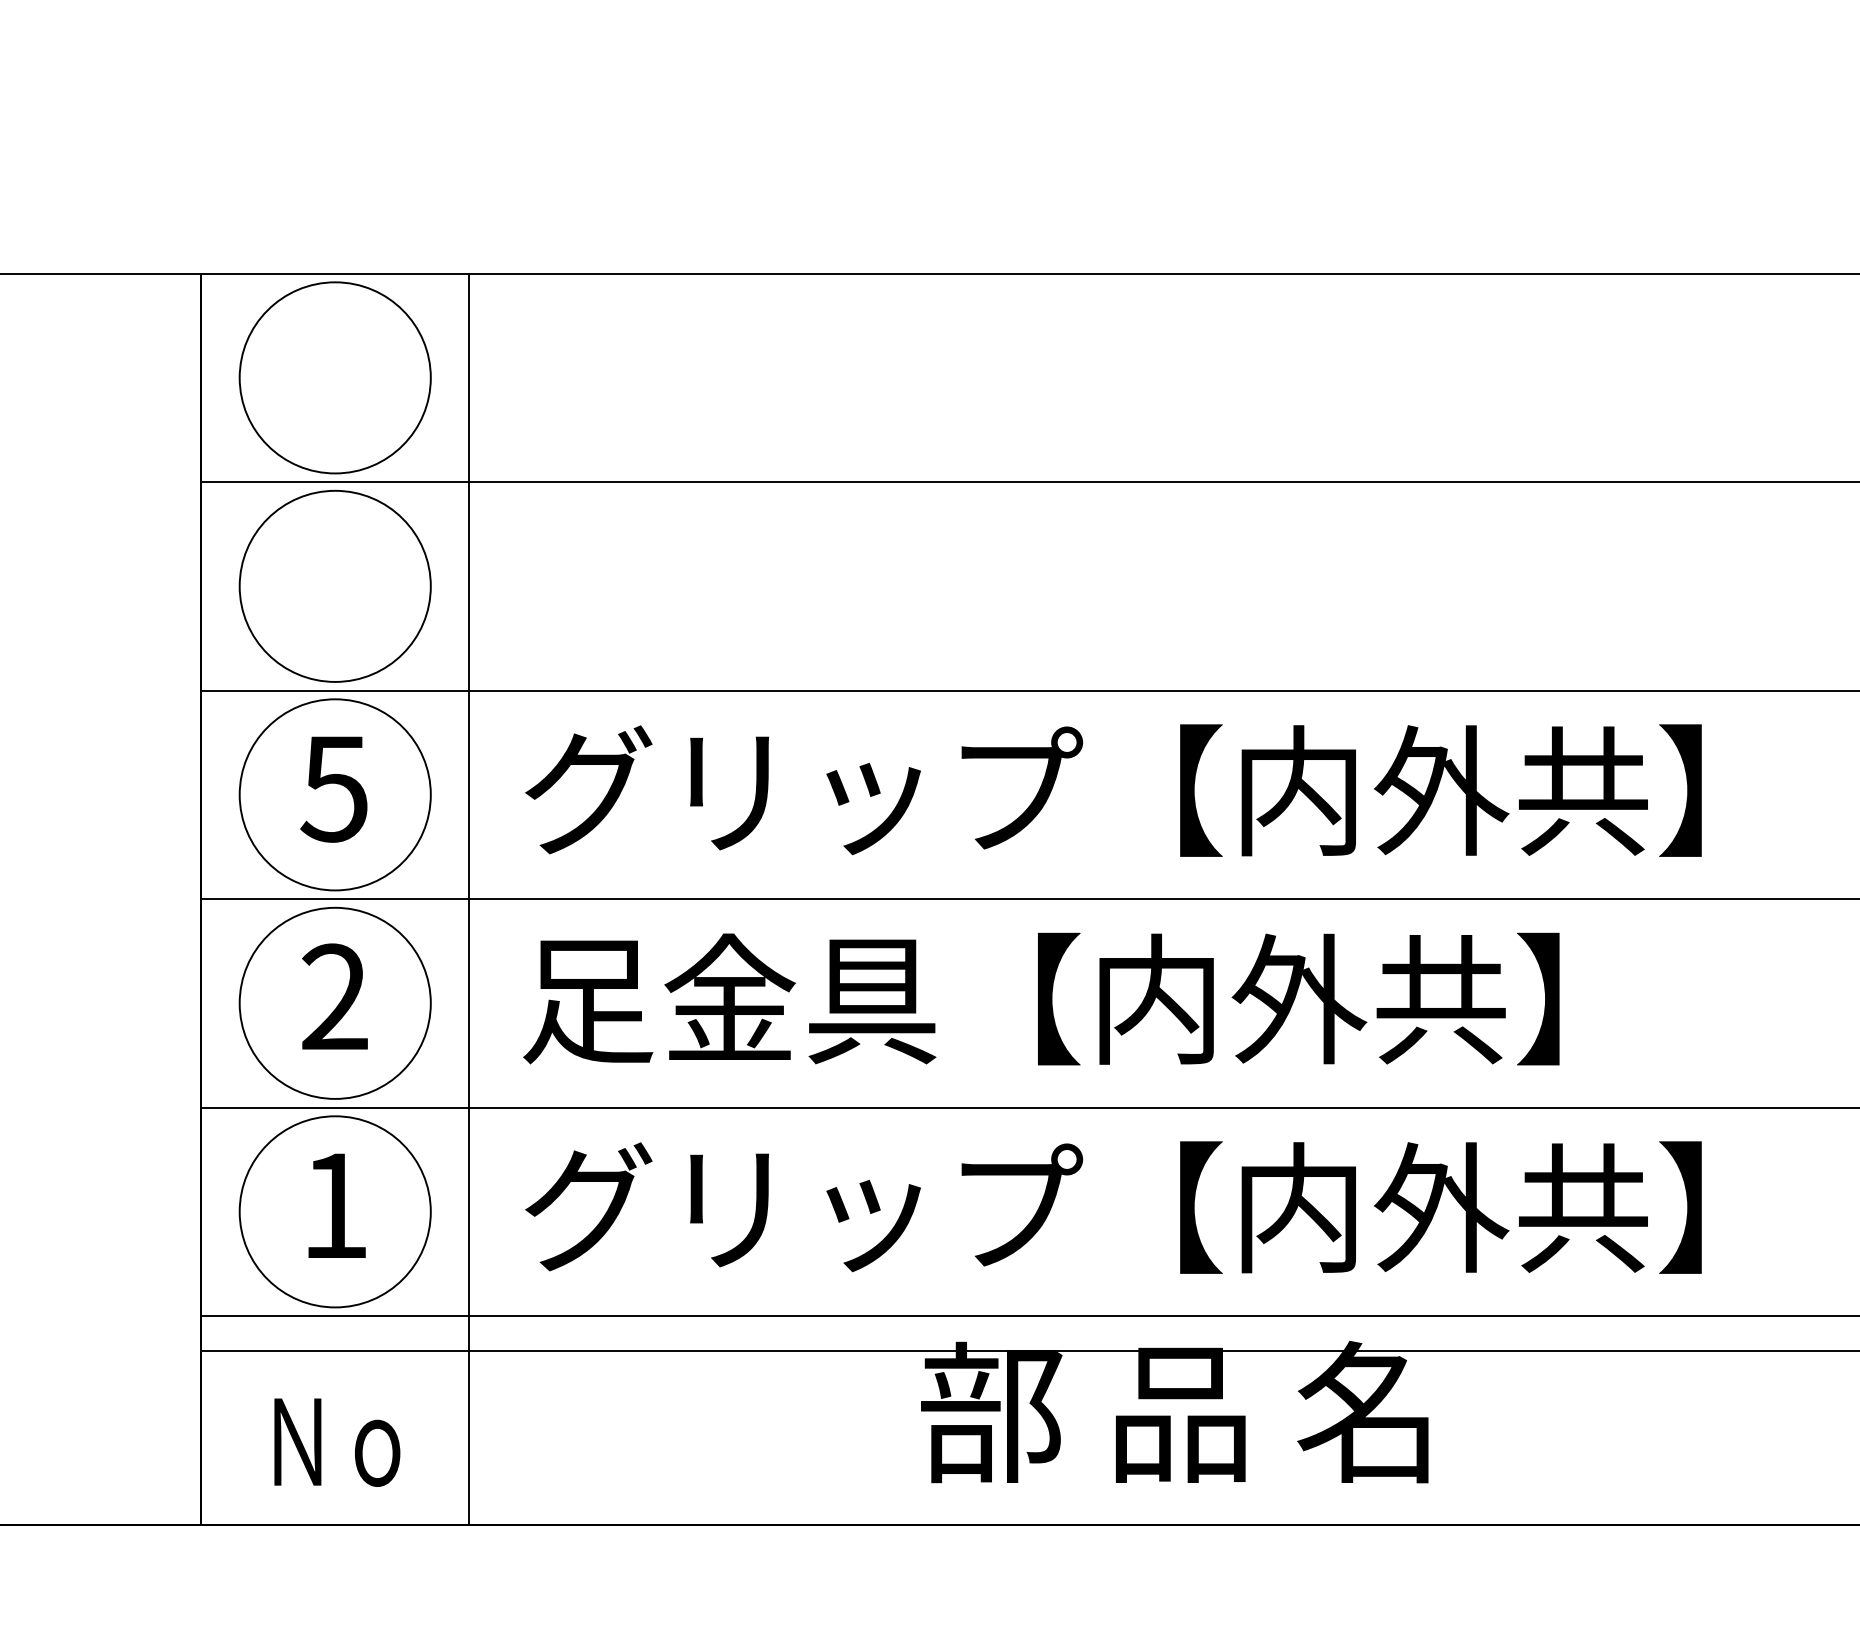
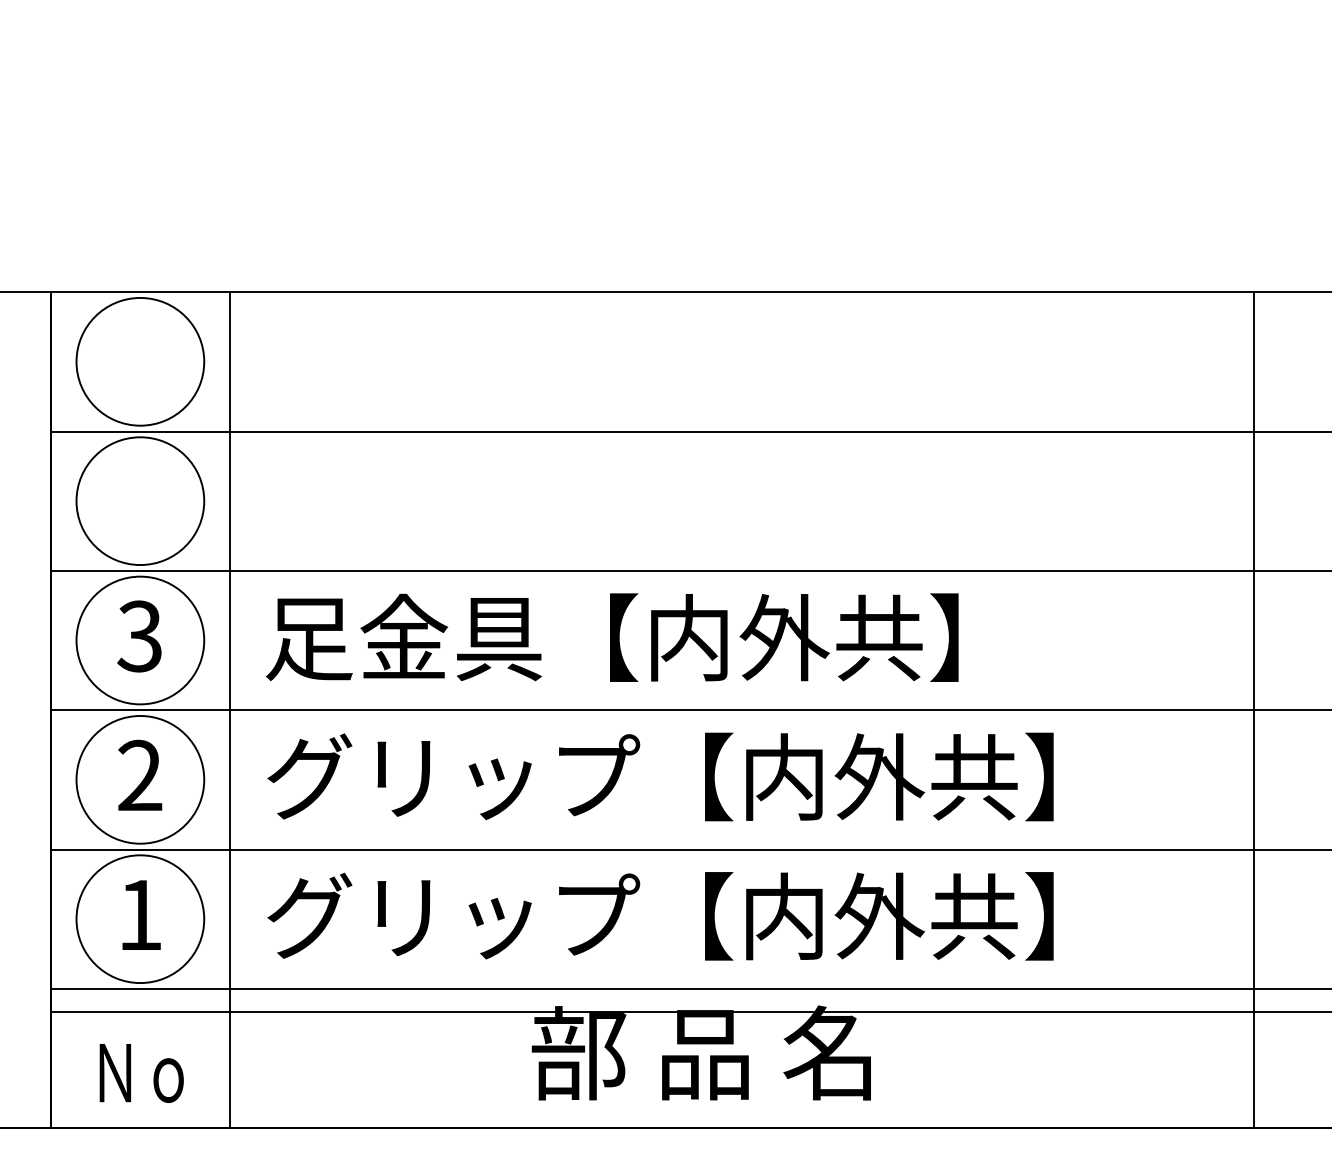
text: (333, 788) -> (139, 636), 5 -> 3
text: (1112, 790) -> (659, 637), グリップ【内外共】 -> 足金具【内外共】
text: (1112, 998) -> (659, 776), 足金具【内外共】 -> グリップ【内外共】

